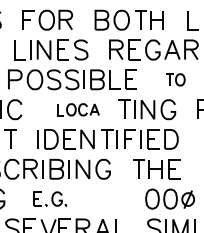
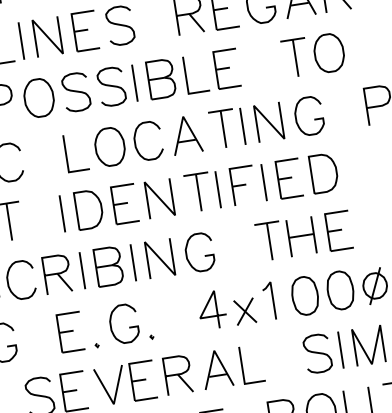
part: (175, 79) -> (313, 54), size x1.67
part: (78, 109) -> (133, 142), size x1.67
part: (50, 198) -> (105, 325), size x1.43
part: (117, 198) -> (236, 305), added

